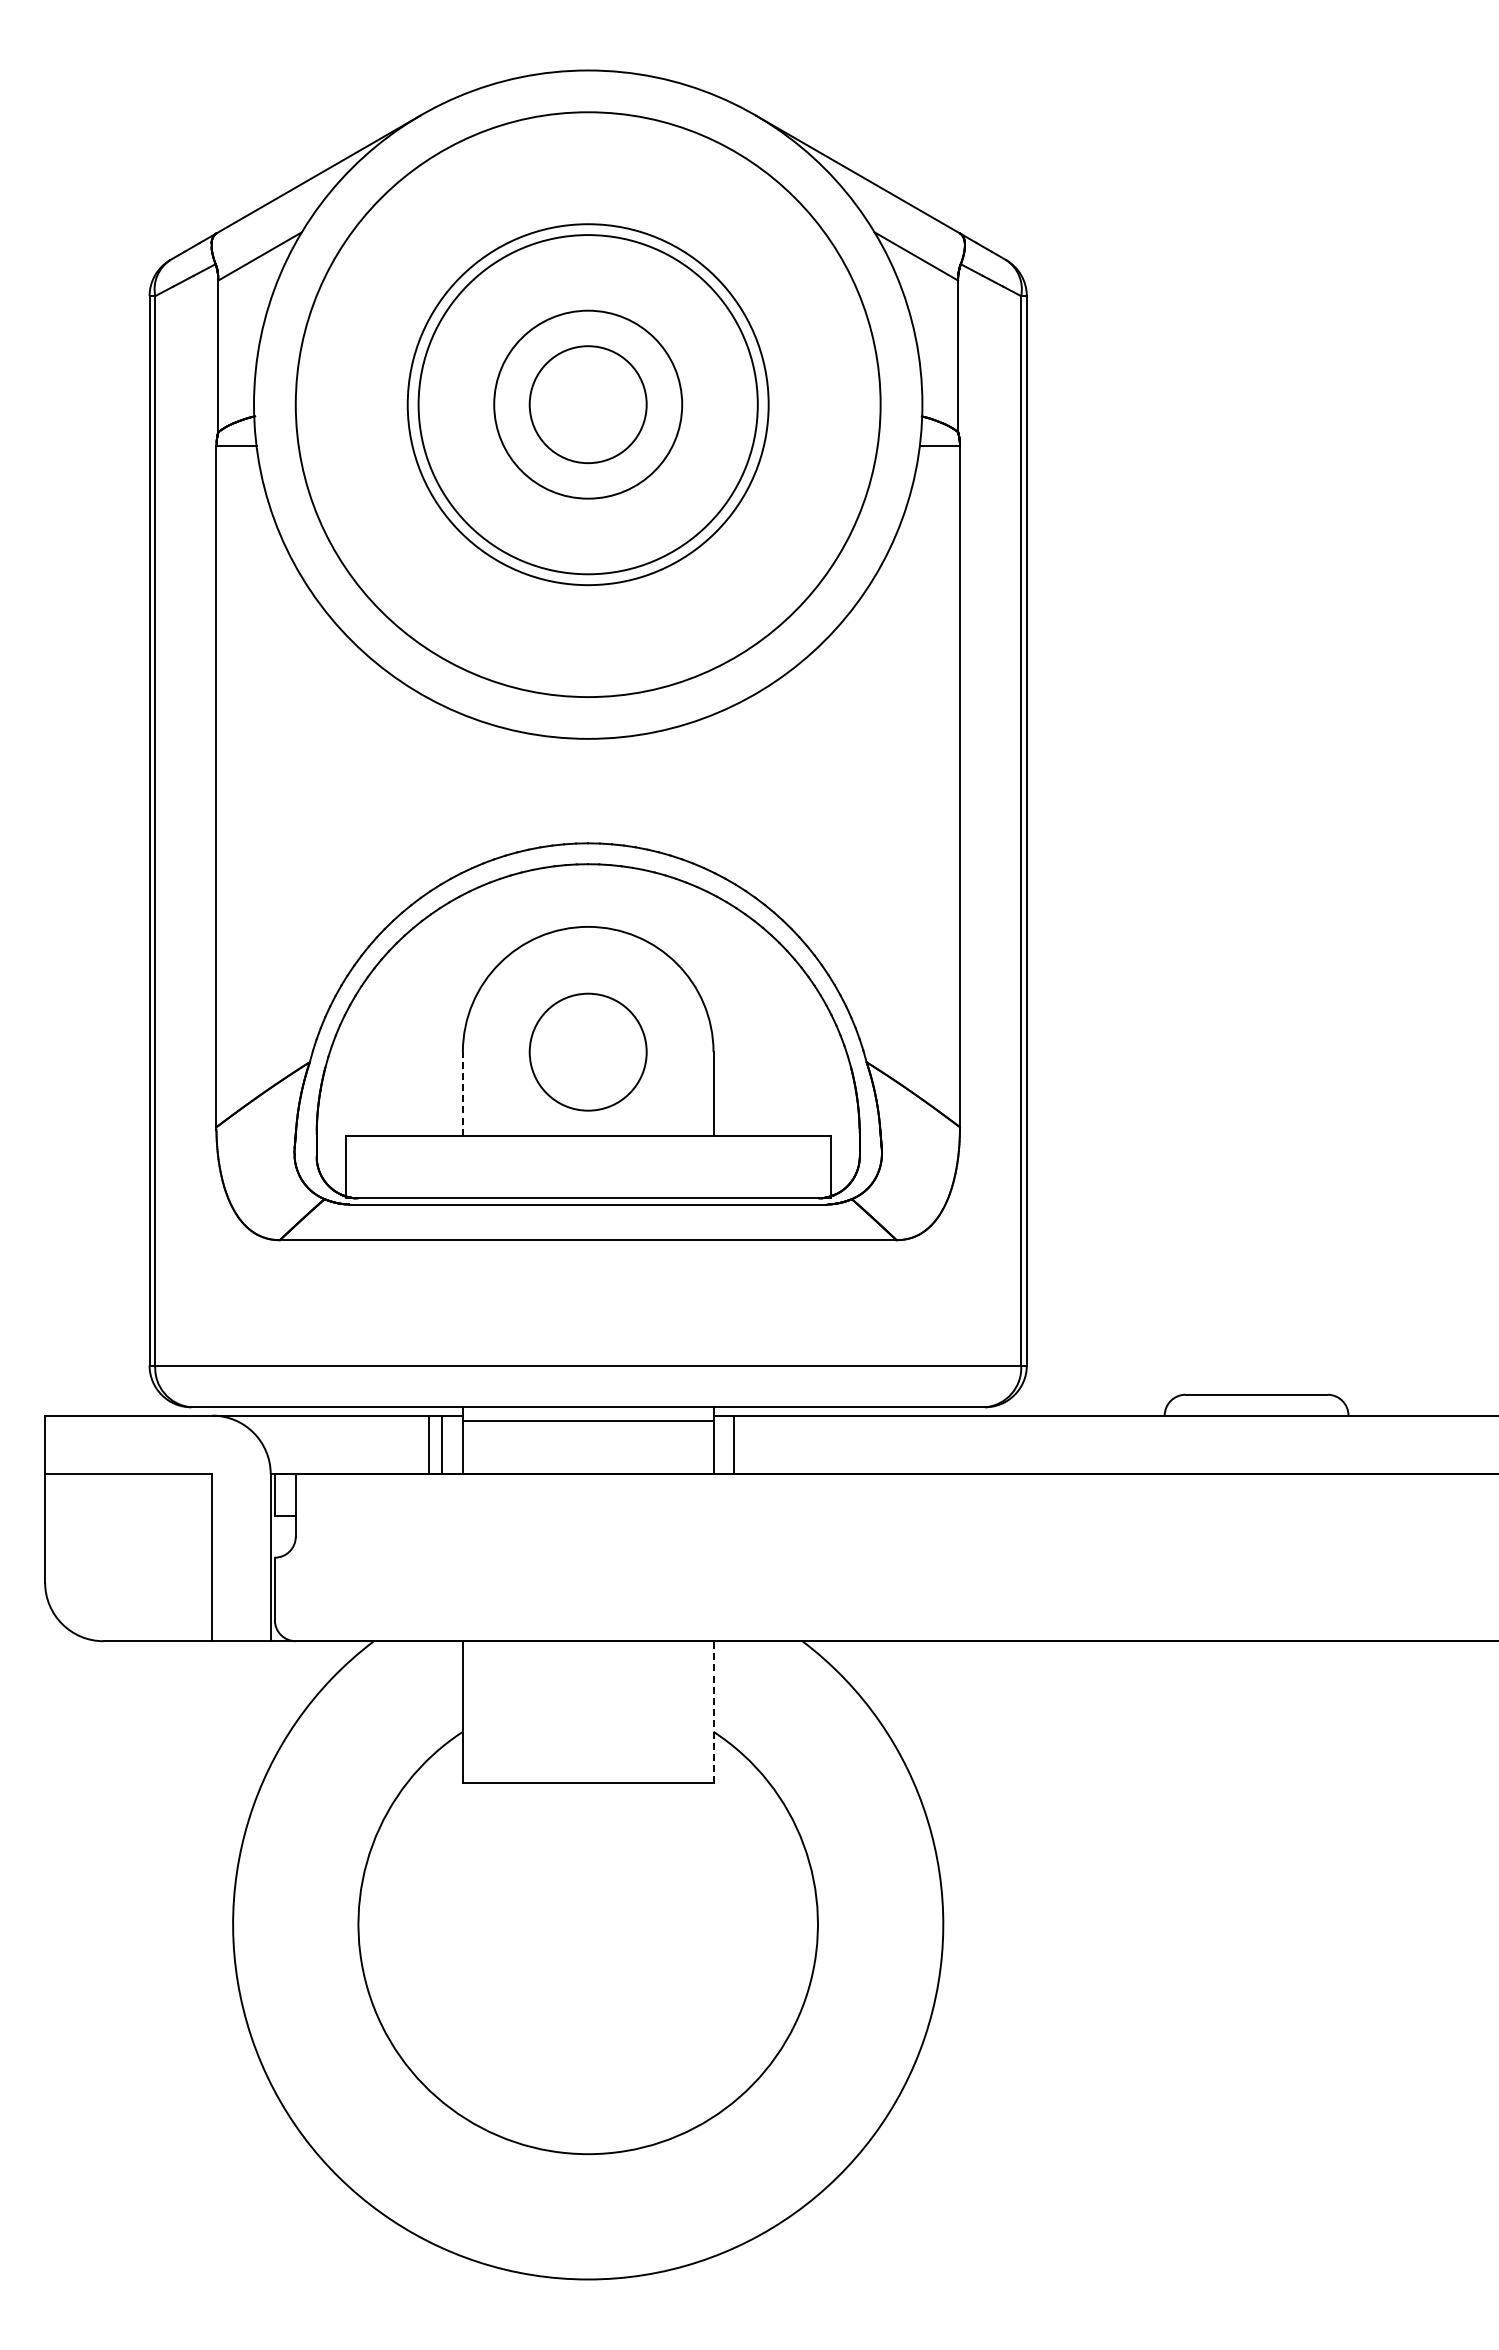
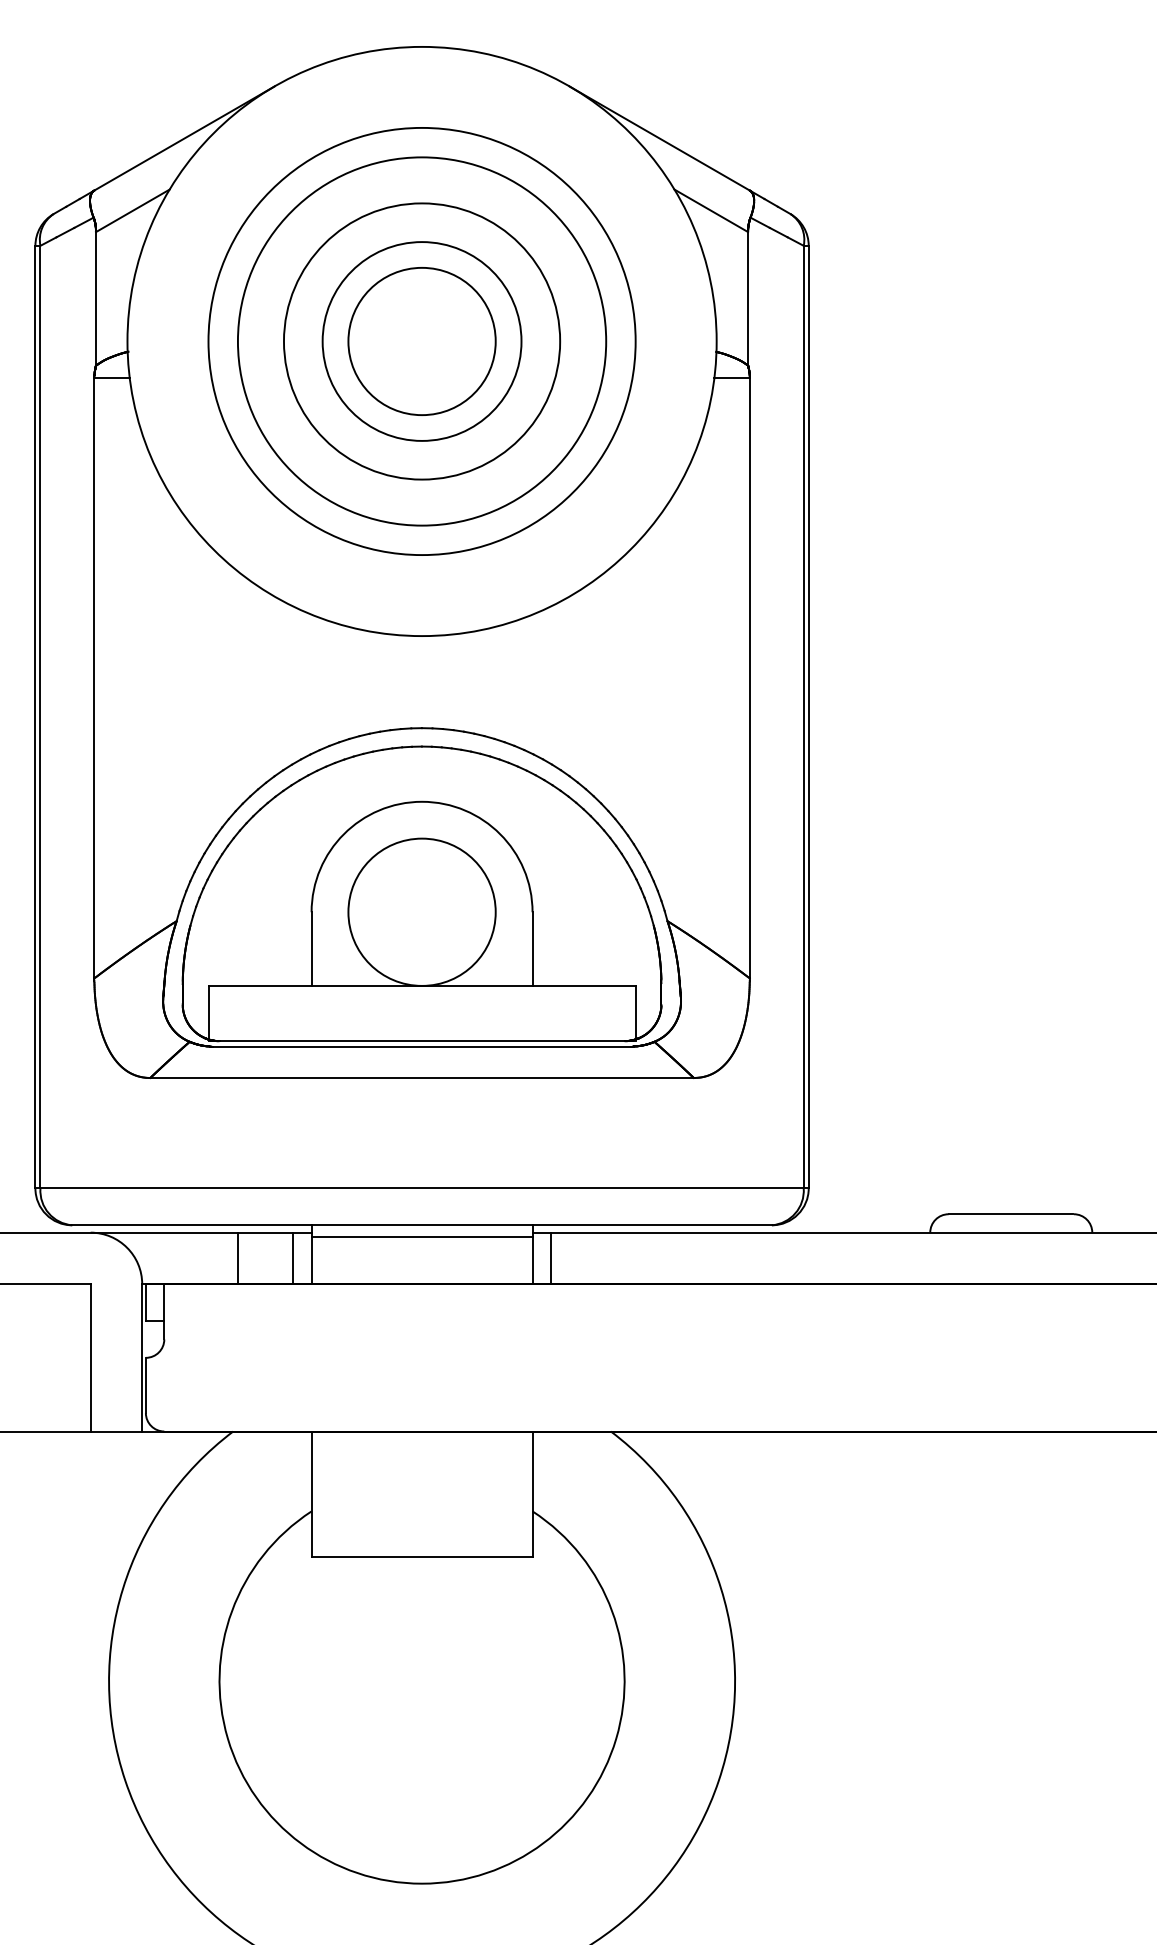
circle: (587, 404) -> (421, 341), size x1.43
circle: (587, 404) -> (421, 341), size x1.43
circle: (587, 404) -> (421, 341), size x1.67
circle: (588, 404) -> (422, 341), size x0.62
circle: (588, 404) -> (422, 341), size x0.71
circle: (587, 1051) -> (421, 911), size x1.43
line: (462, 1093) -> (311, 948), dashed -> solid
line: (429, 1444) -> (238, 1258), moved
line: (713, 1711) -> (532, 1493), dashed -> solid

